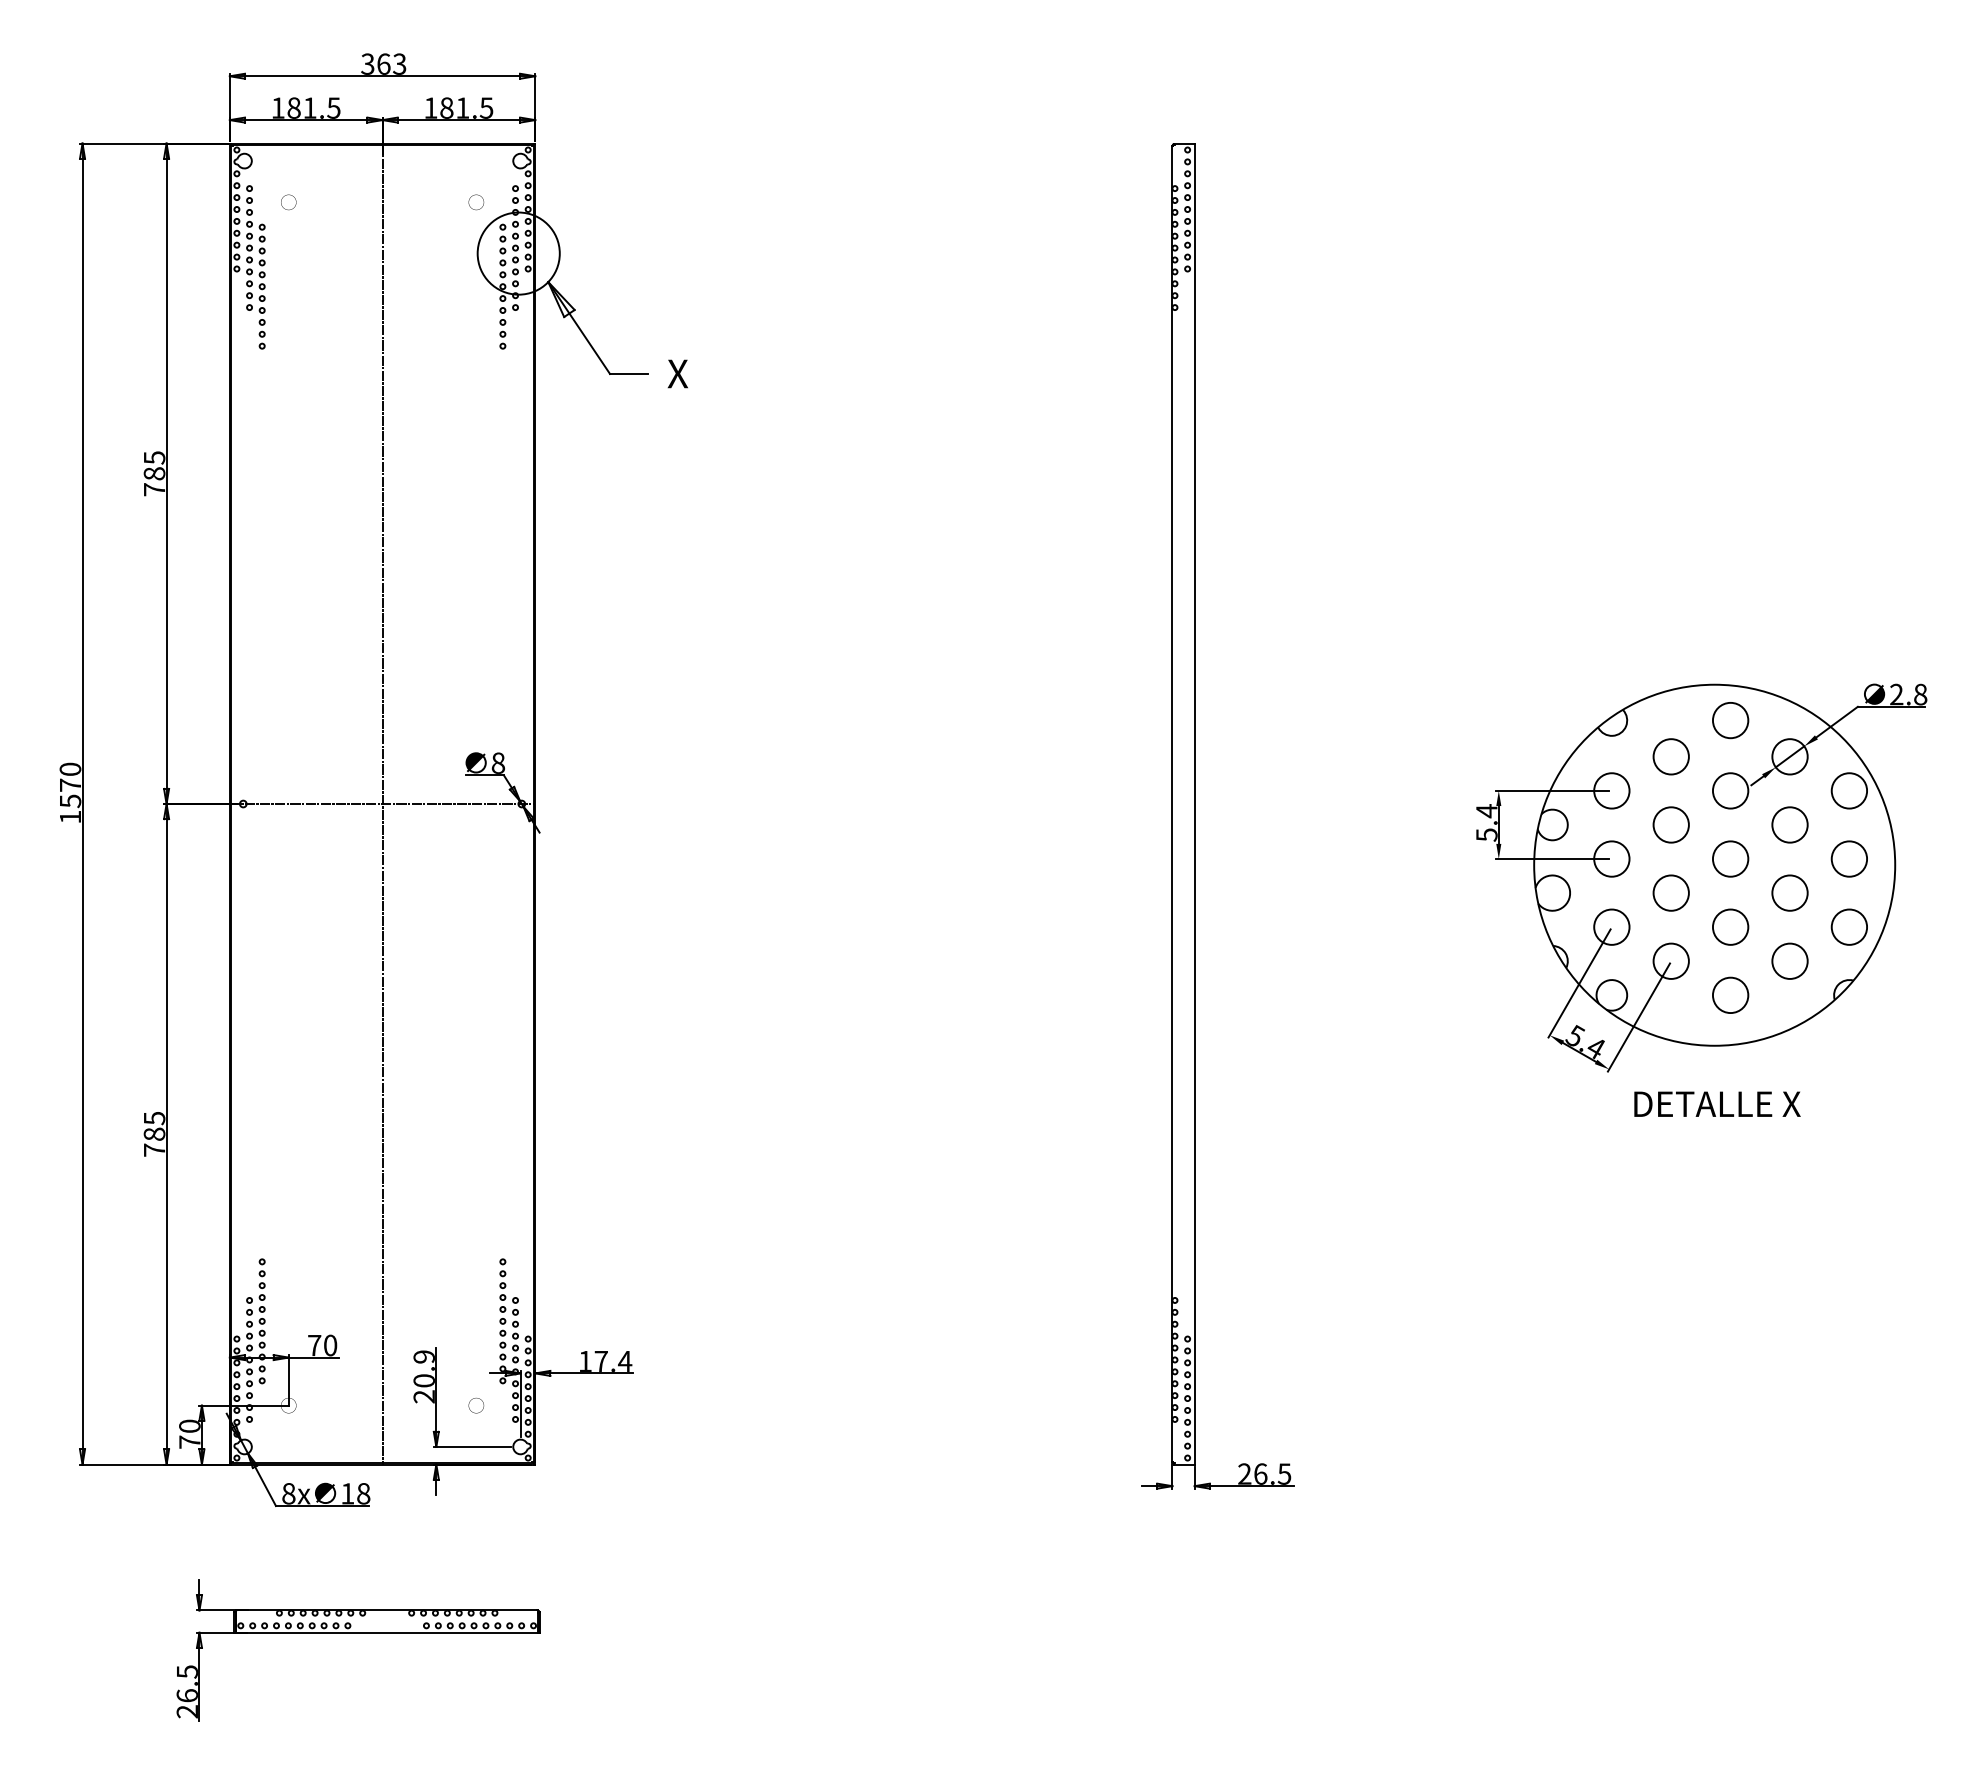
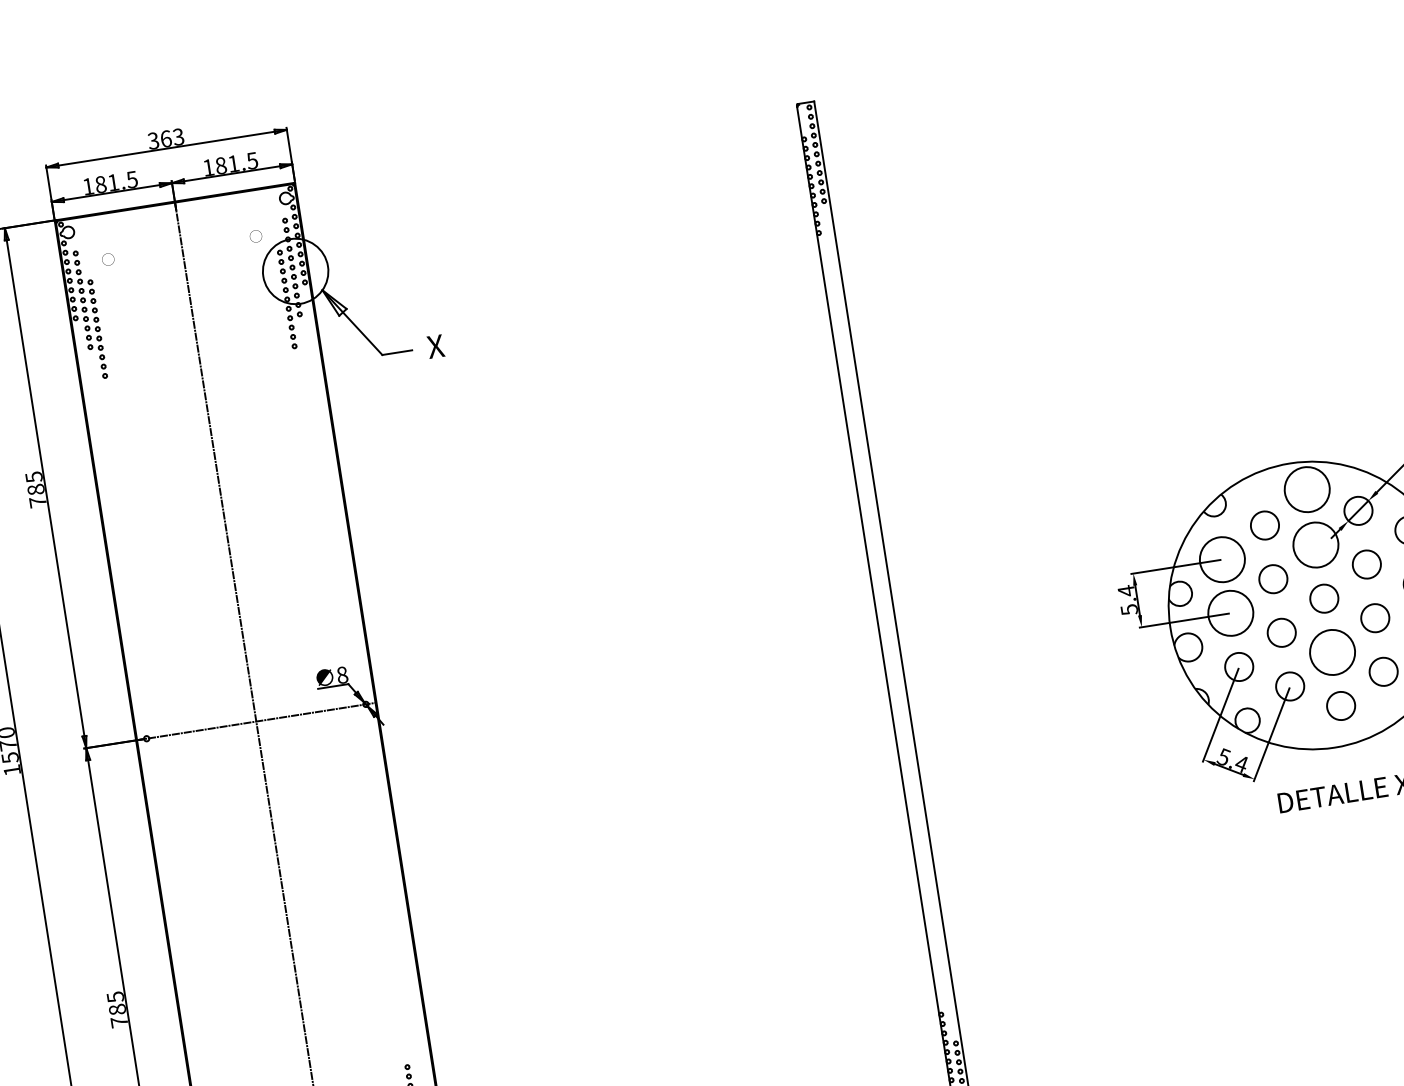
circle: (1730, 720) -> (1307, 489), size x1.6
circle: (1611, 790) -> (1222, 559), size x1.6
circle: (1730, 790) -> (1315, 544), size x1.6
circle: (1611, 858) -> (1230, 612), size x1.6
circle: (1730, 926) -> (1332, 651), size x1.6

